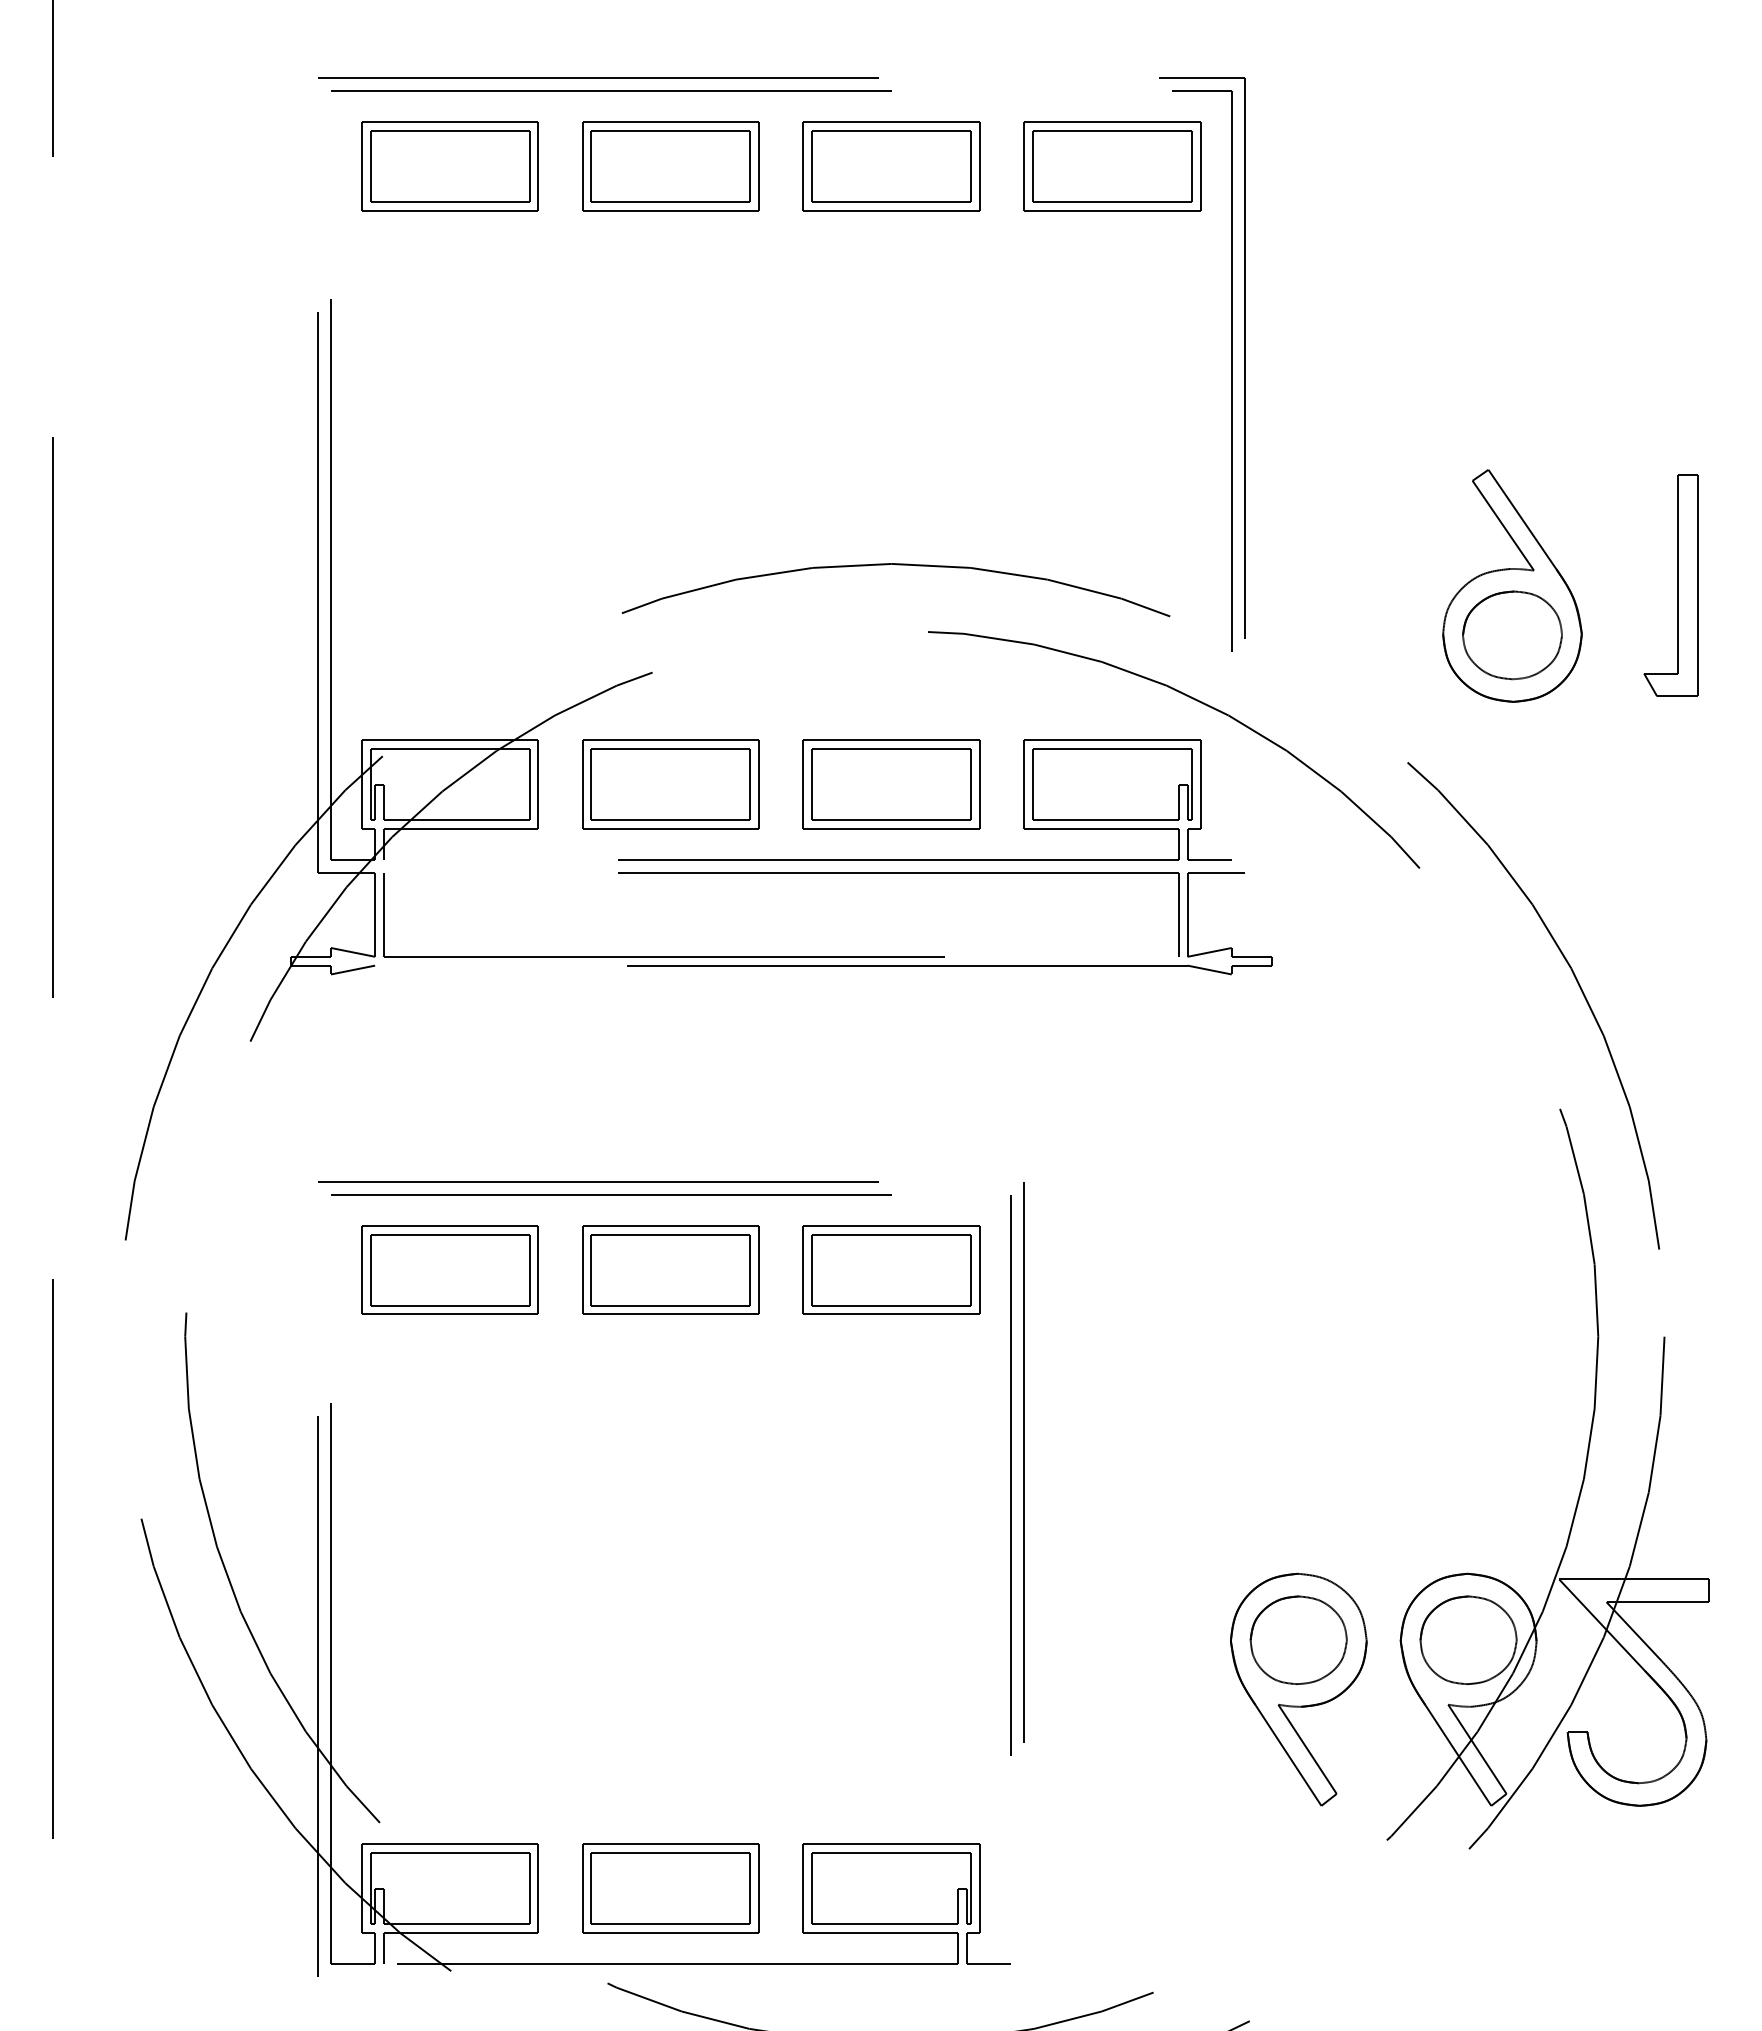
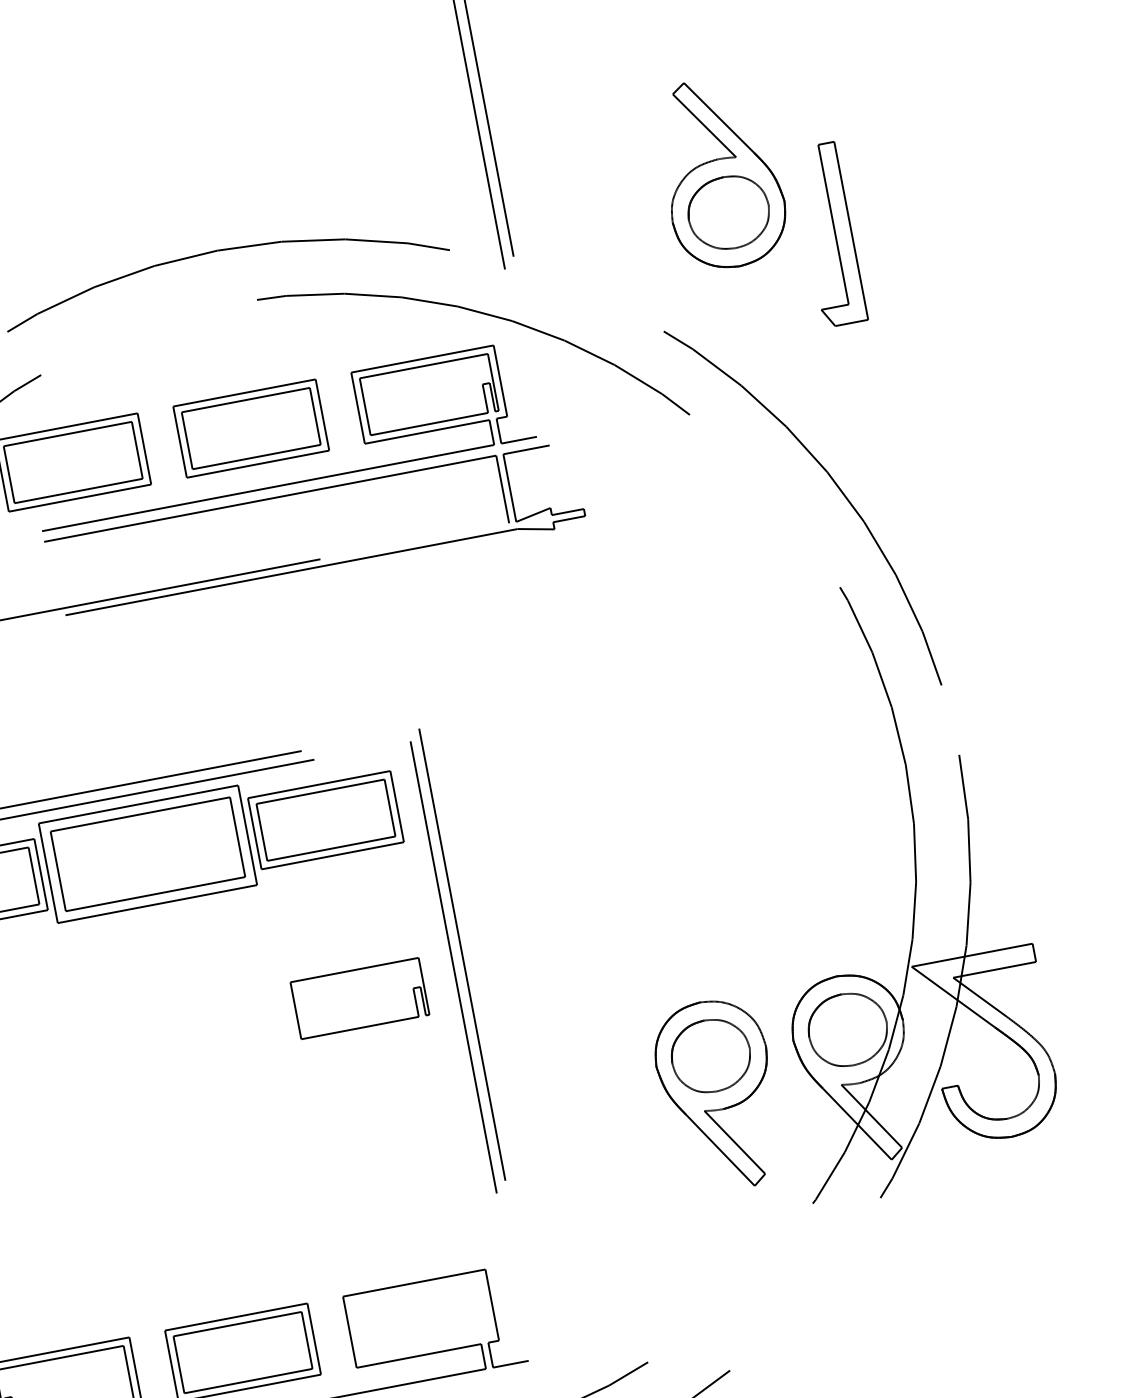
part: (1677, 585) -> (834, 233), moved
part: (670, 1269) -> (147, 853), size x1.4
part: (891, 1888) -> (359, 998), moved

